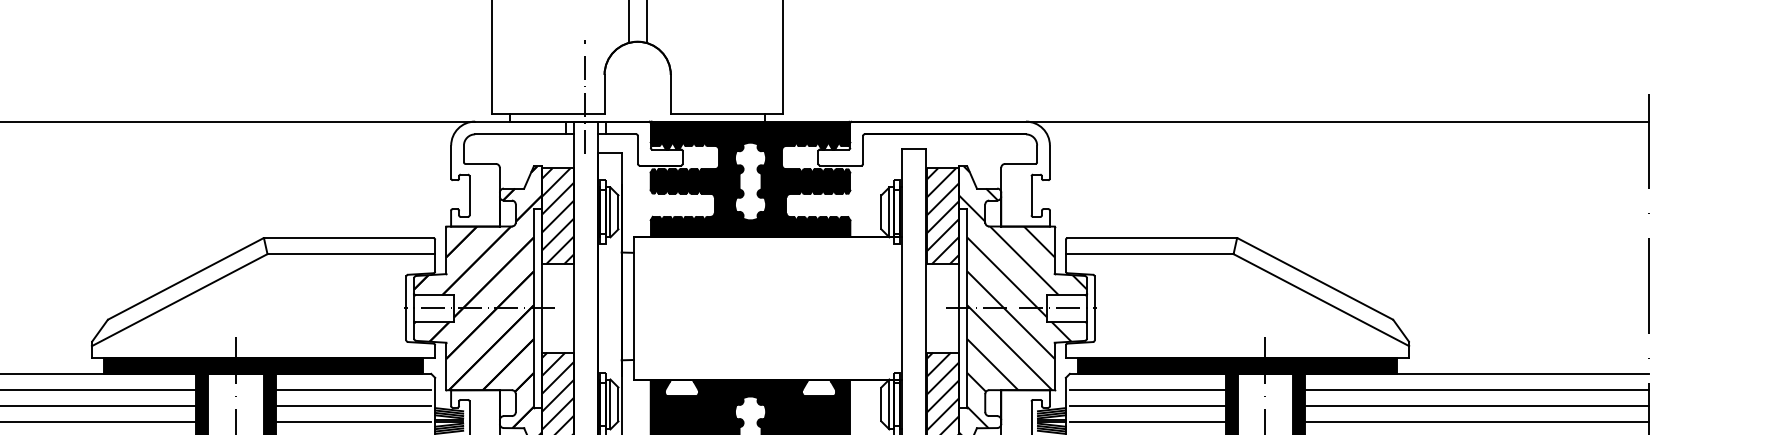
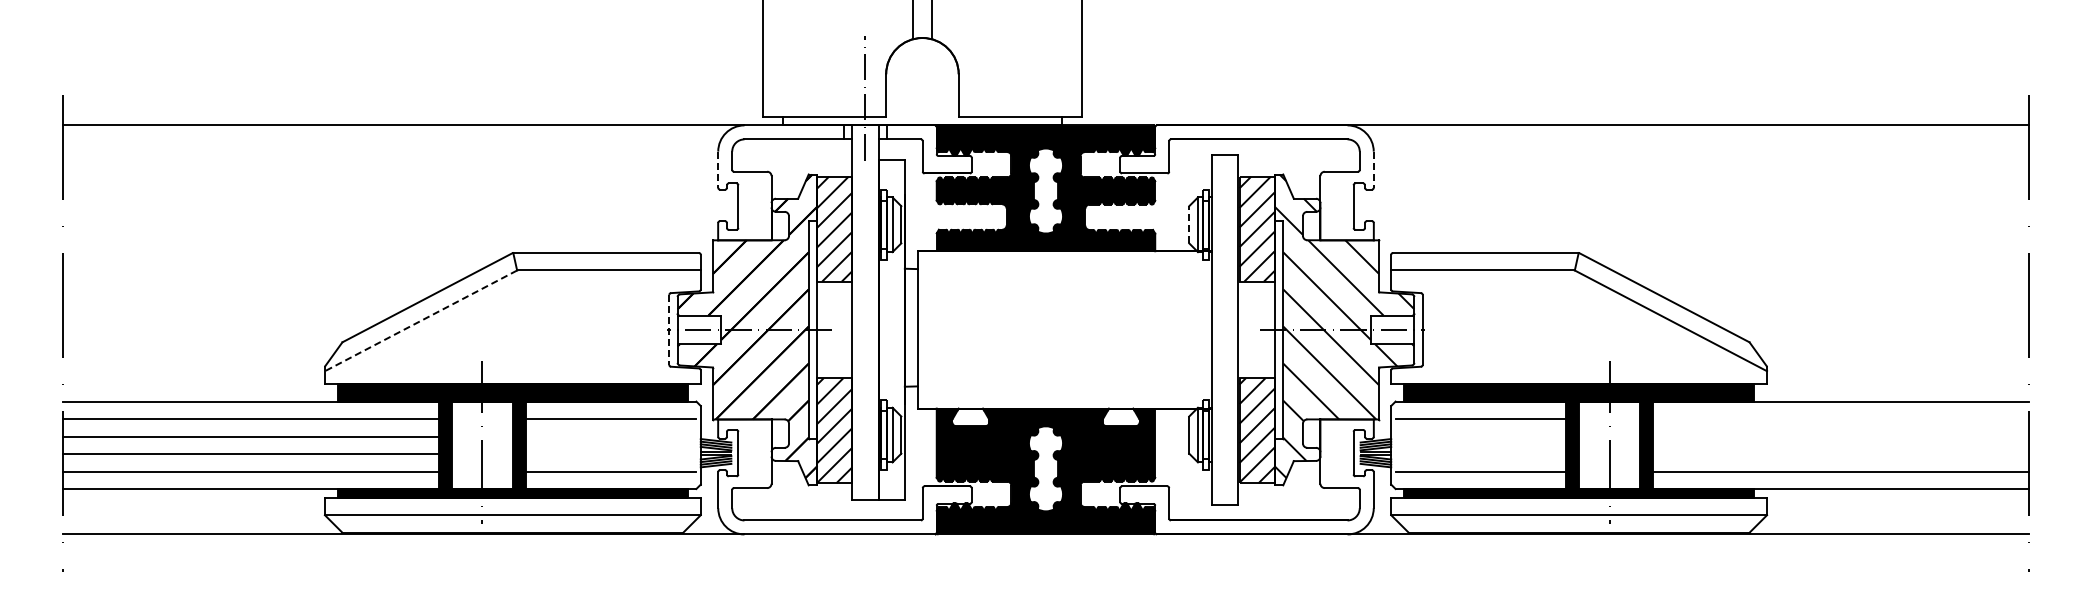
line: (451, 162) -> (718, 170), solid -> dashed
line: (1049, 162) -> (1373, 170), solid -> dashed
line: (881, 212) -> (1189, 224), solid -> dashed
line: (179, 300) -> (420, 321), solid -> dashed
line: (406, 308) -> (669, 330), solid -> dashed
line: (1477, 390) -> (1841, 419), removed
line: (352, 405) -> (610, 436), removed
line: (1147, 405) -> (1480, 436), removed
line: (1477, 405) -> (1841, 436), removed
line: (352, 422) -> (610, 454), removed
line: (1147, 422) -> (1480, 454), removed
line: (1477, 422) -> (1841, 454), removed

